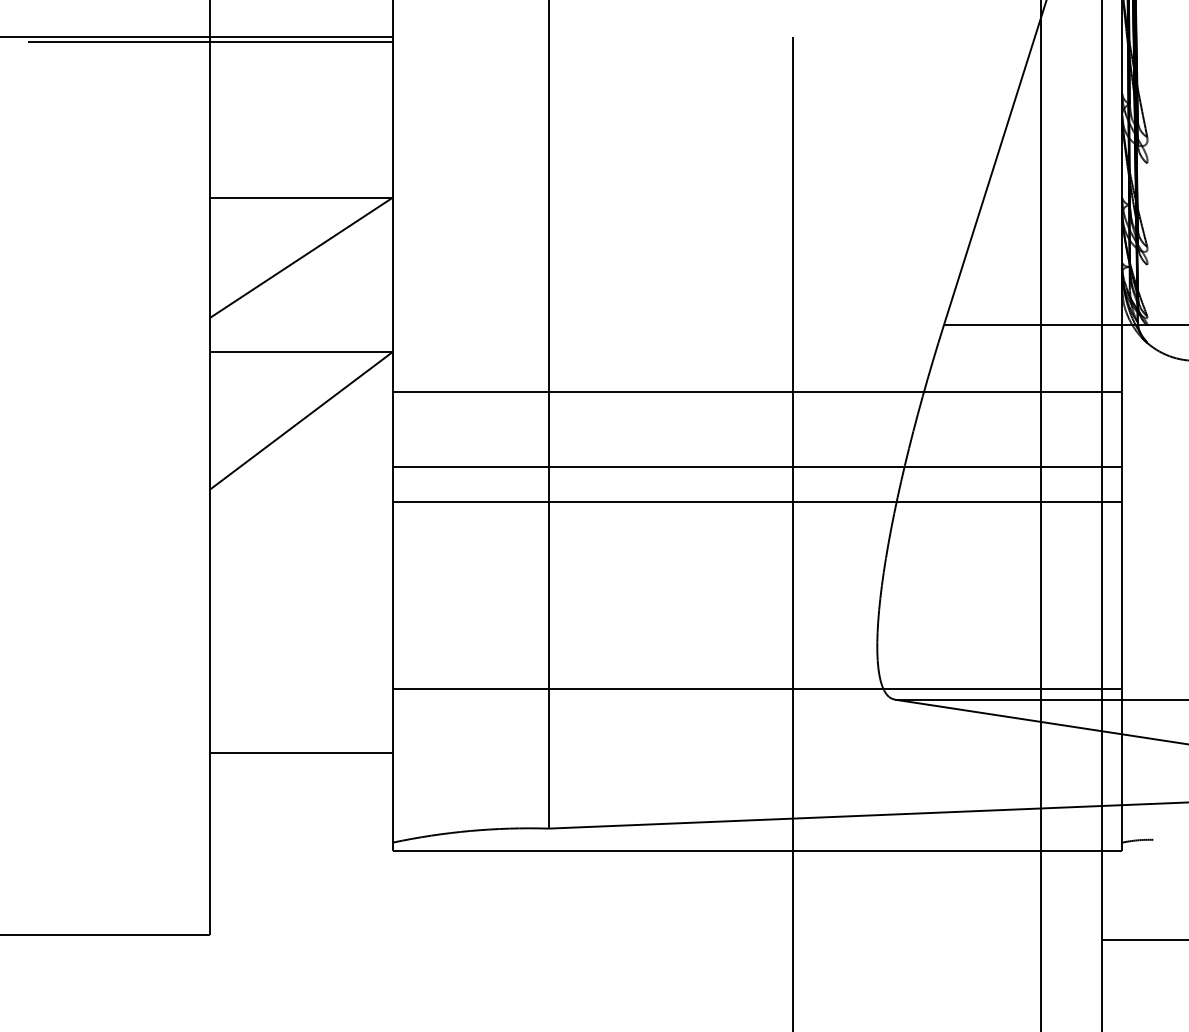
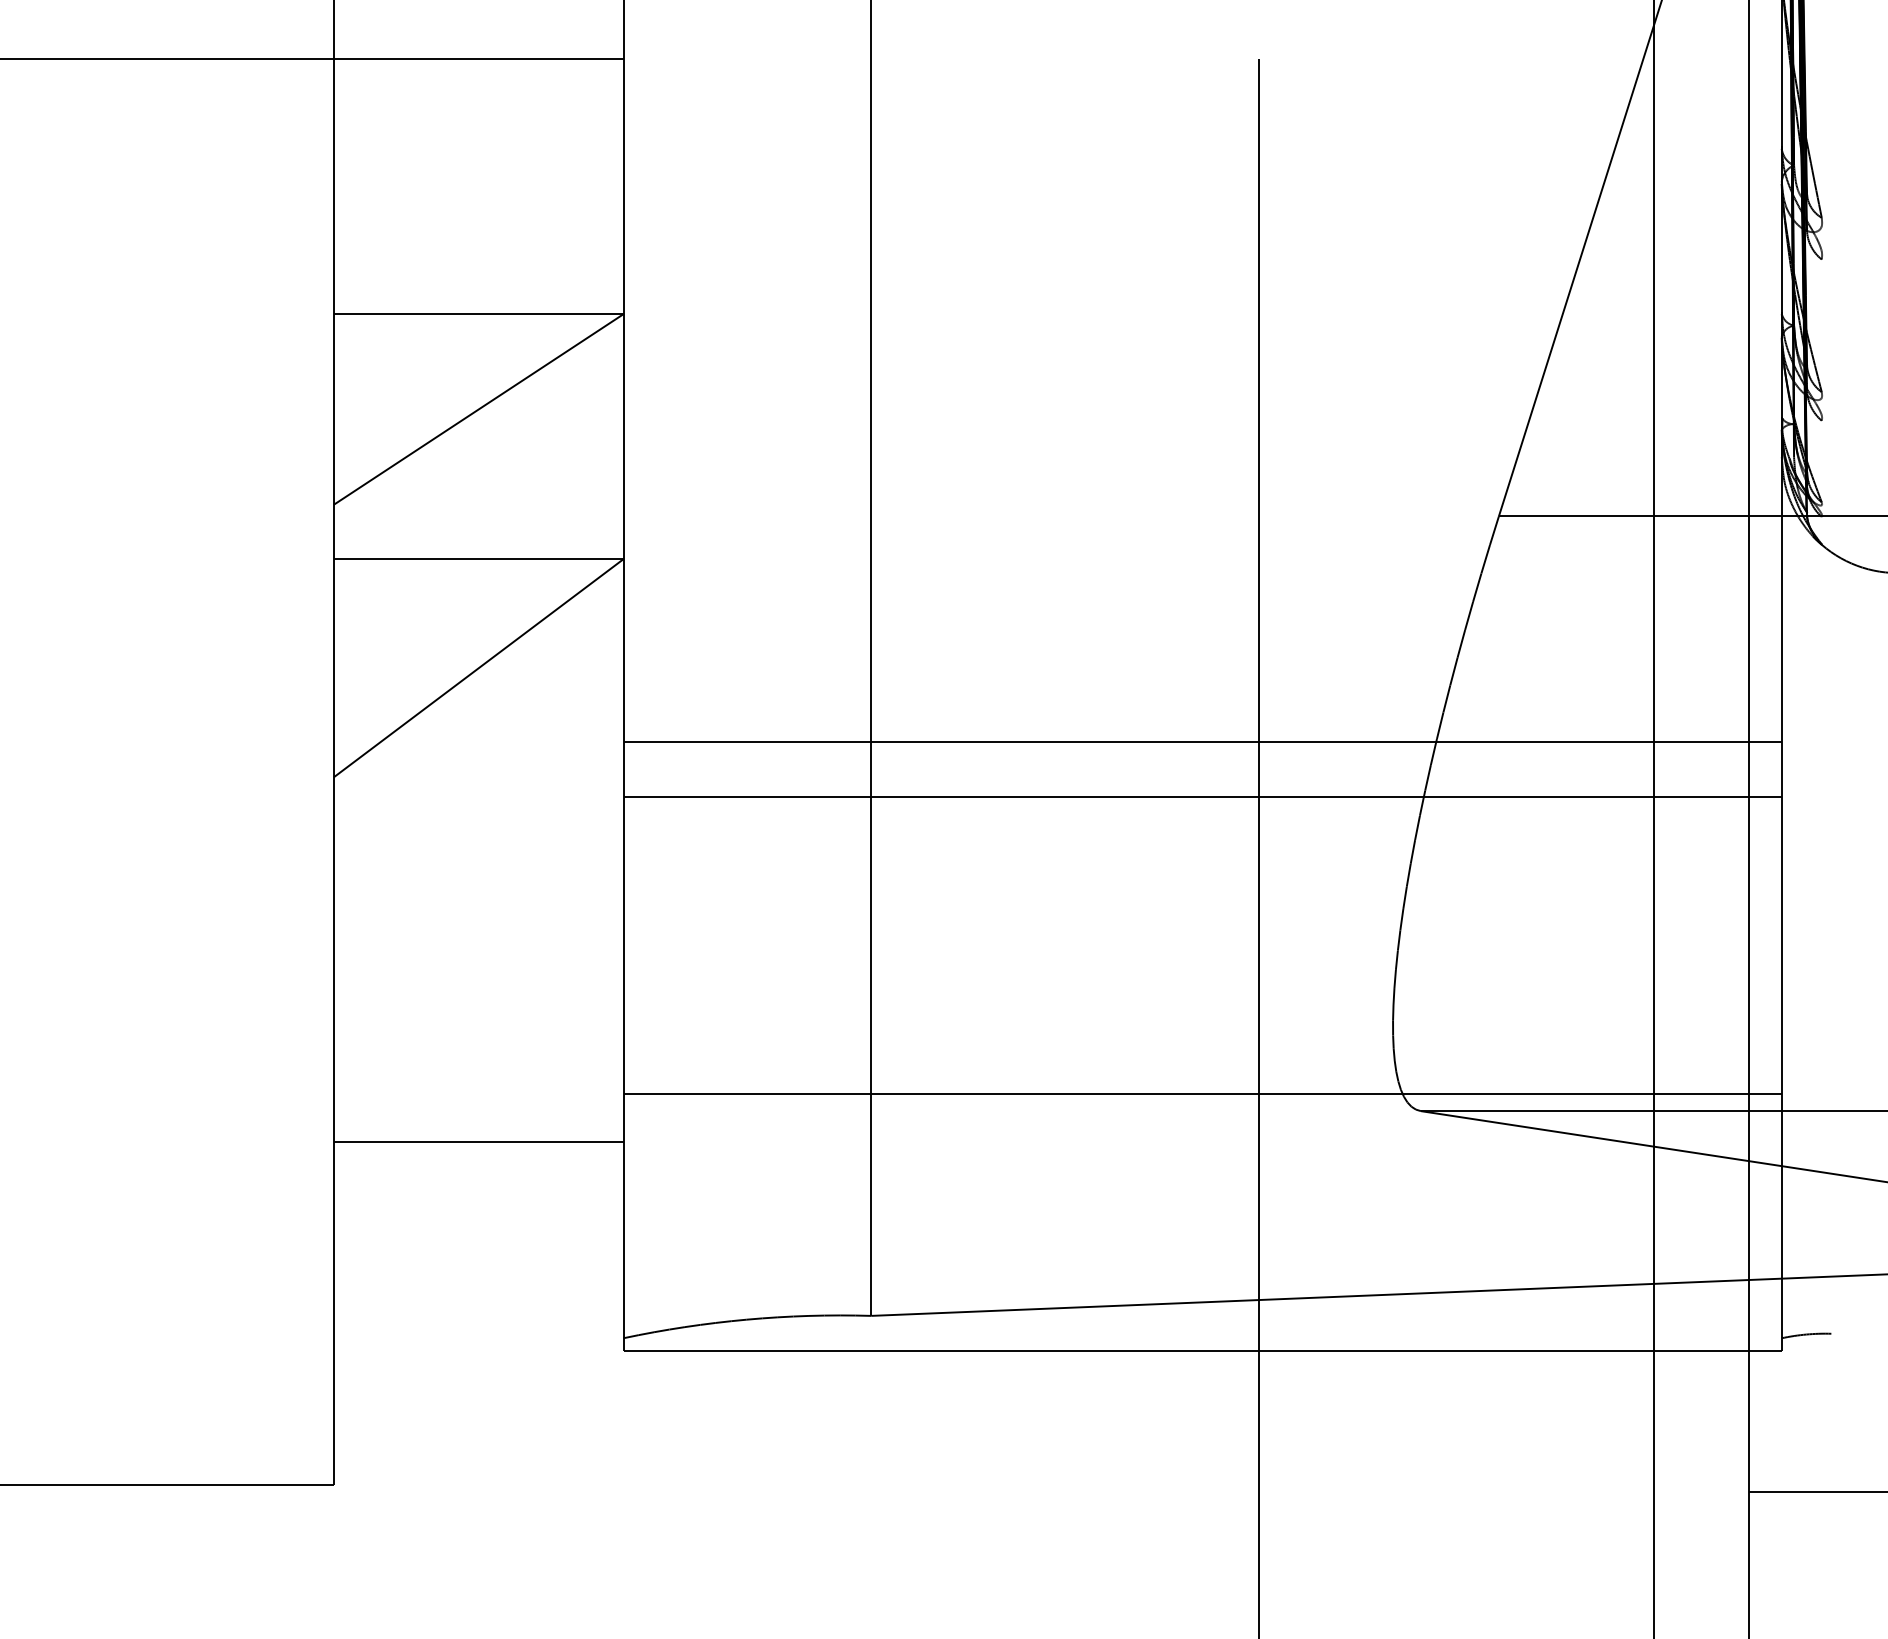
line: (209, 41) -> (332, 66), removed
line: (757, 392) -> (1202, 623), removed
line: (301, 752) -> (478, 1141), moved

